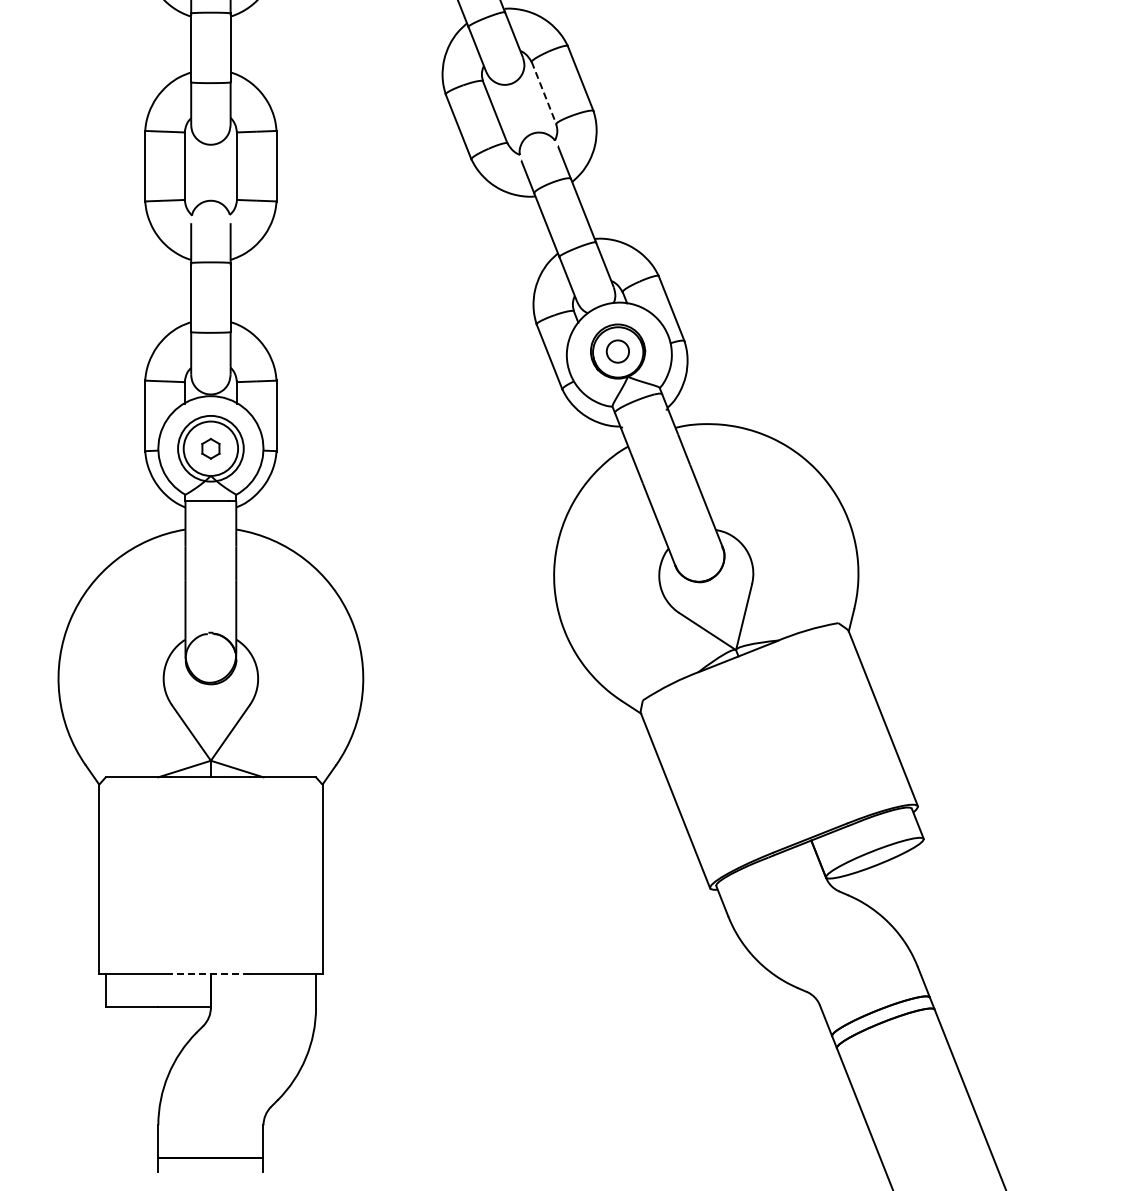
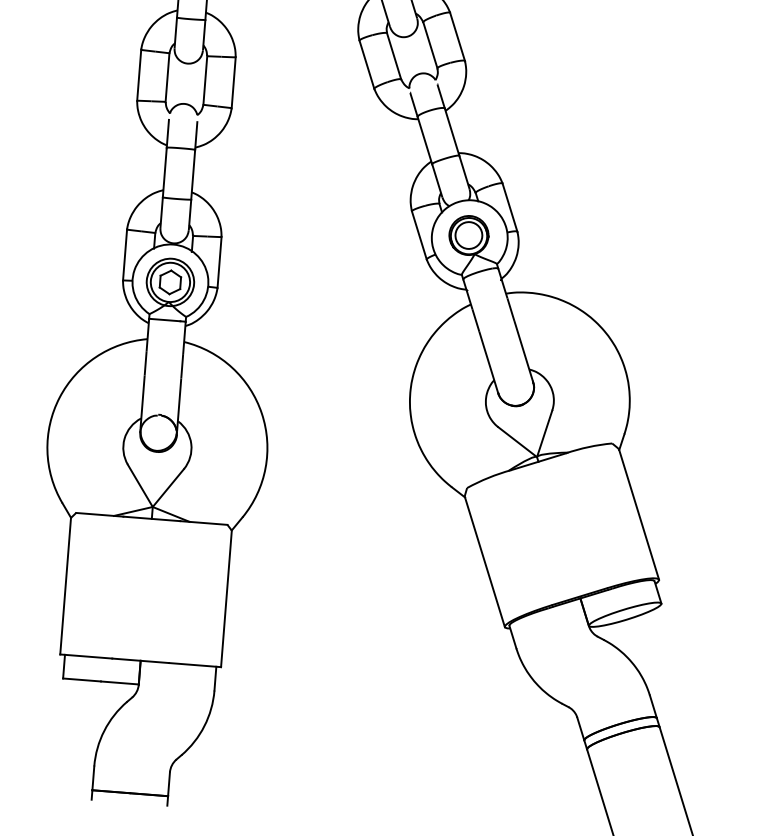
line: (544, 93) -> (430, 45), dashed -> solid
circle: (617, 351) -> (468, 235), size x1.67
part: (210, 448) -> (170, 282), size x1.67
line: (210, 974) -> (140, 660), dashed -> solid

